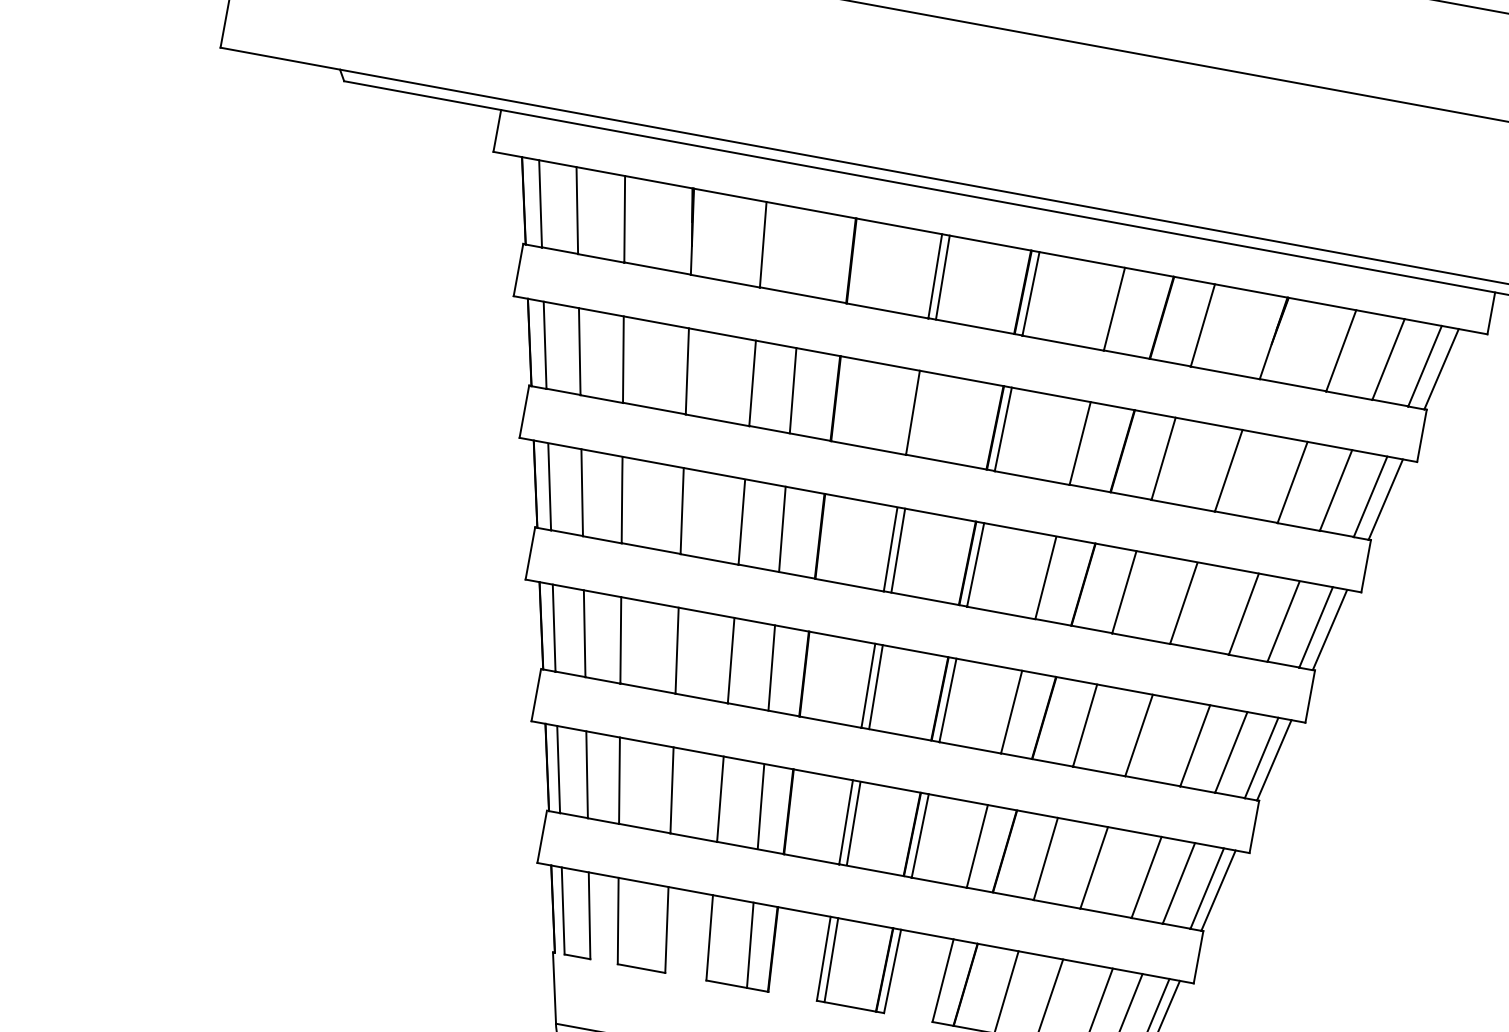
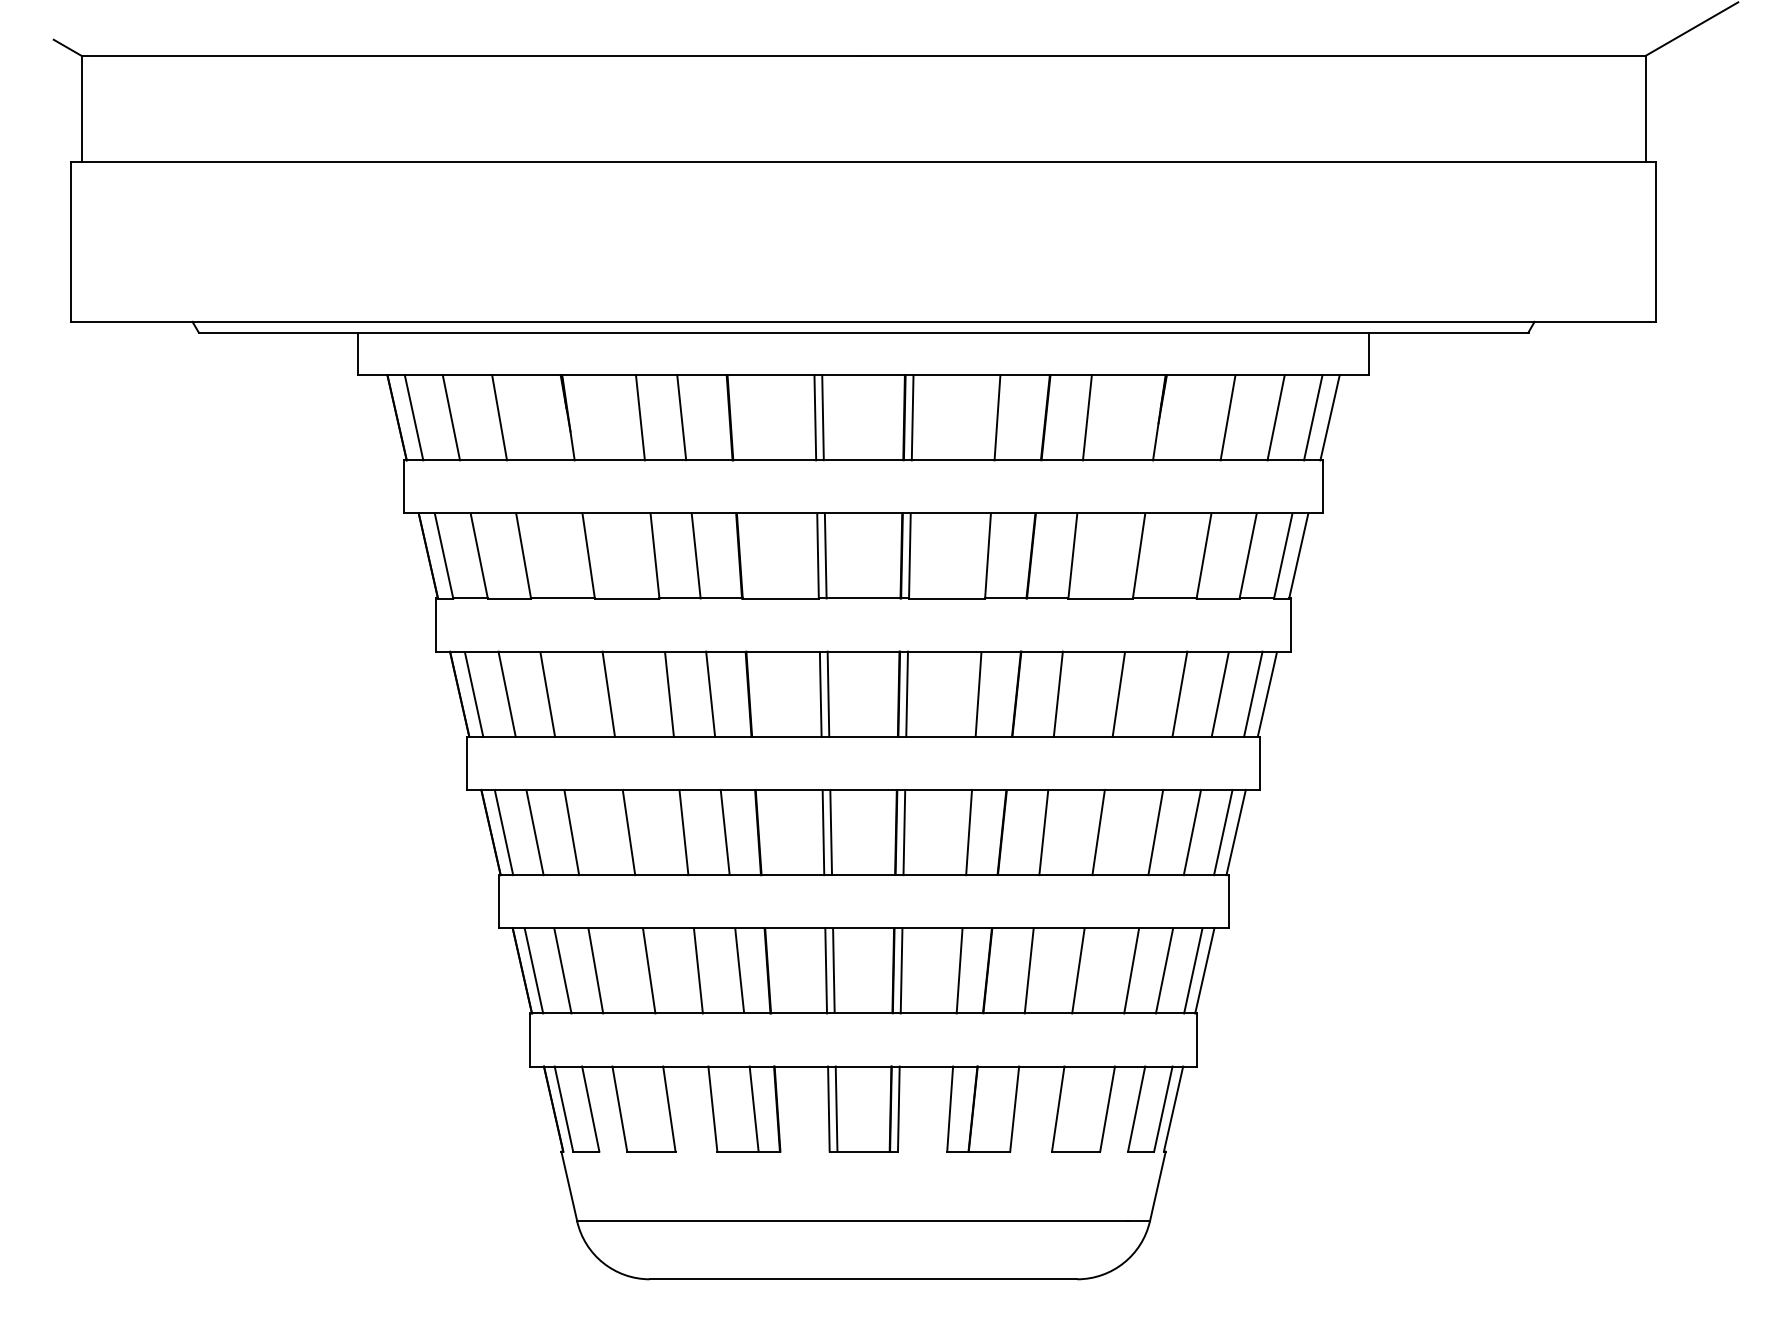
line: (803, 251) -> (681, 417), added
line: (920, 413) -> (825, 555), added

